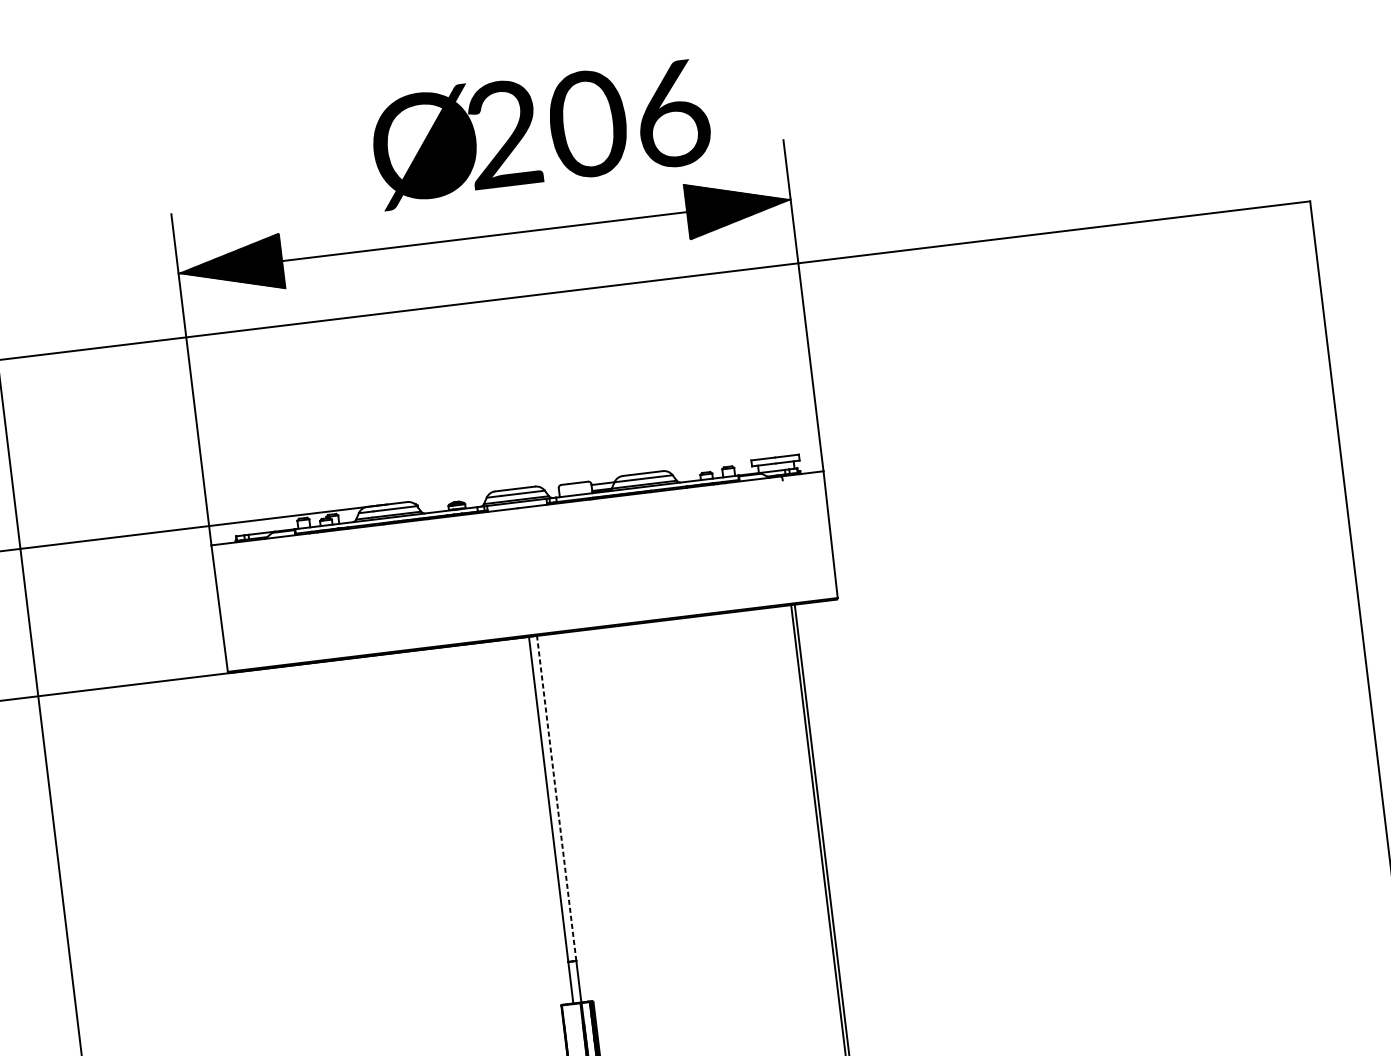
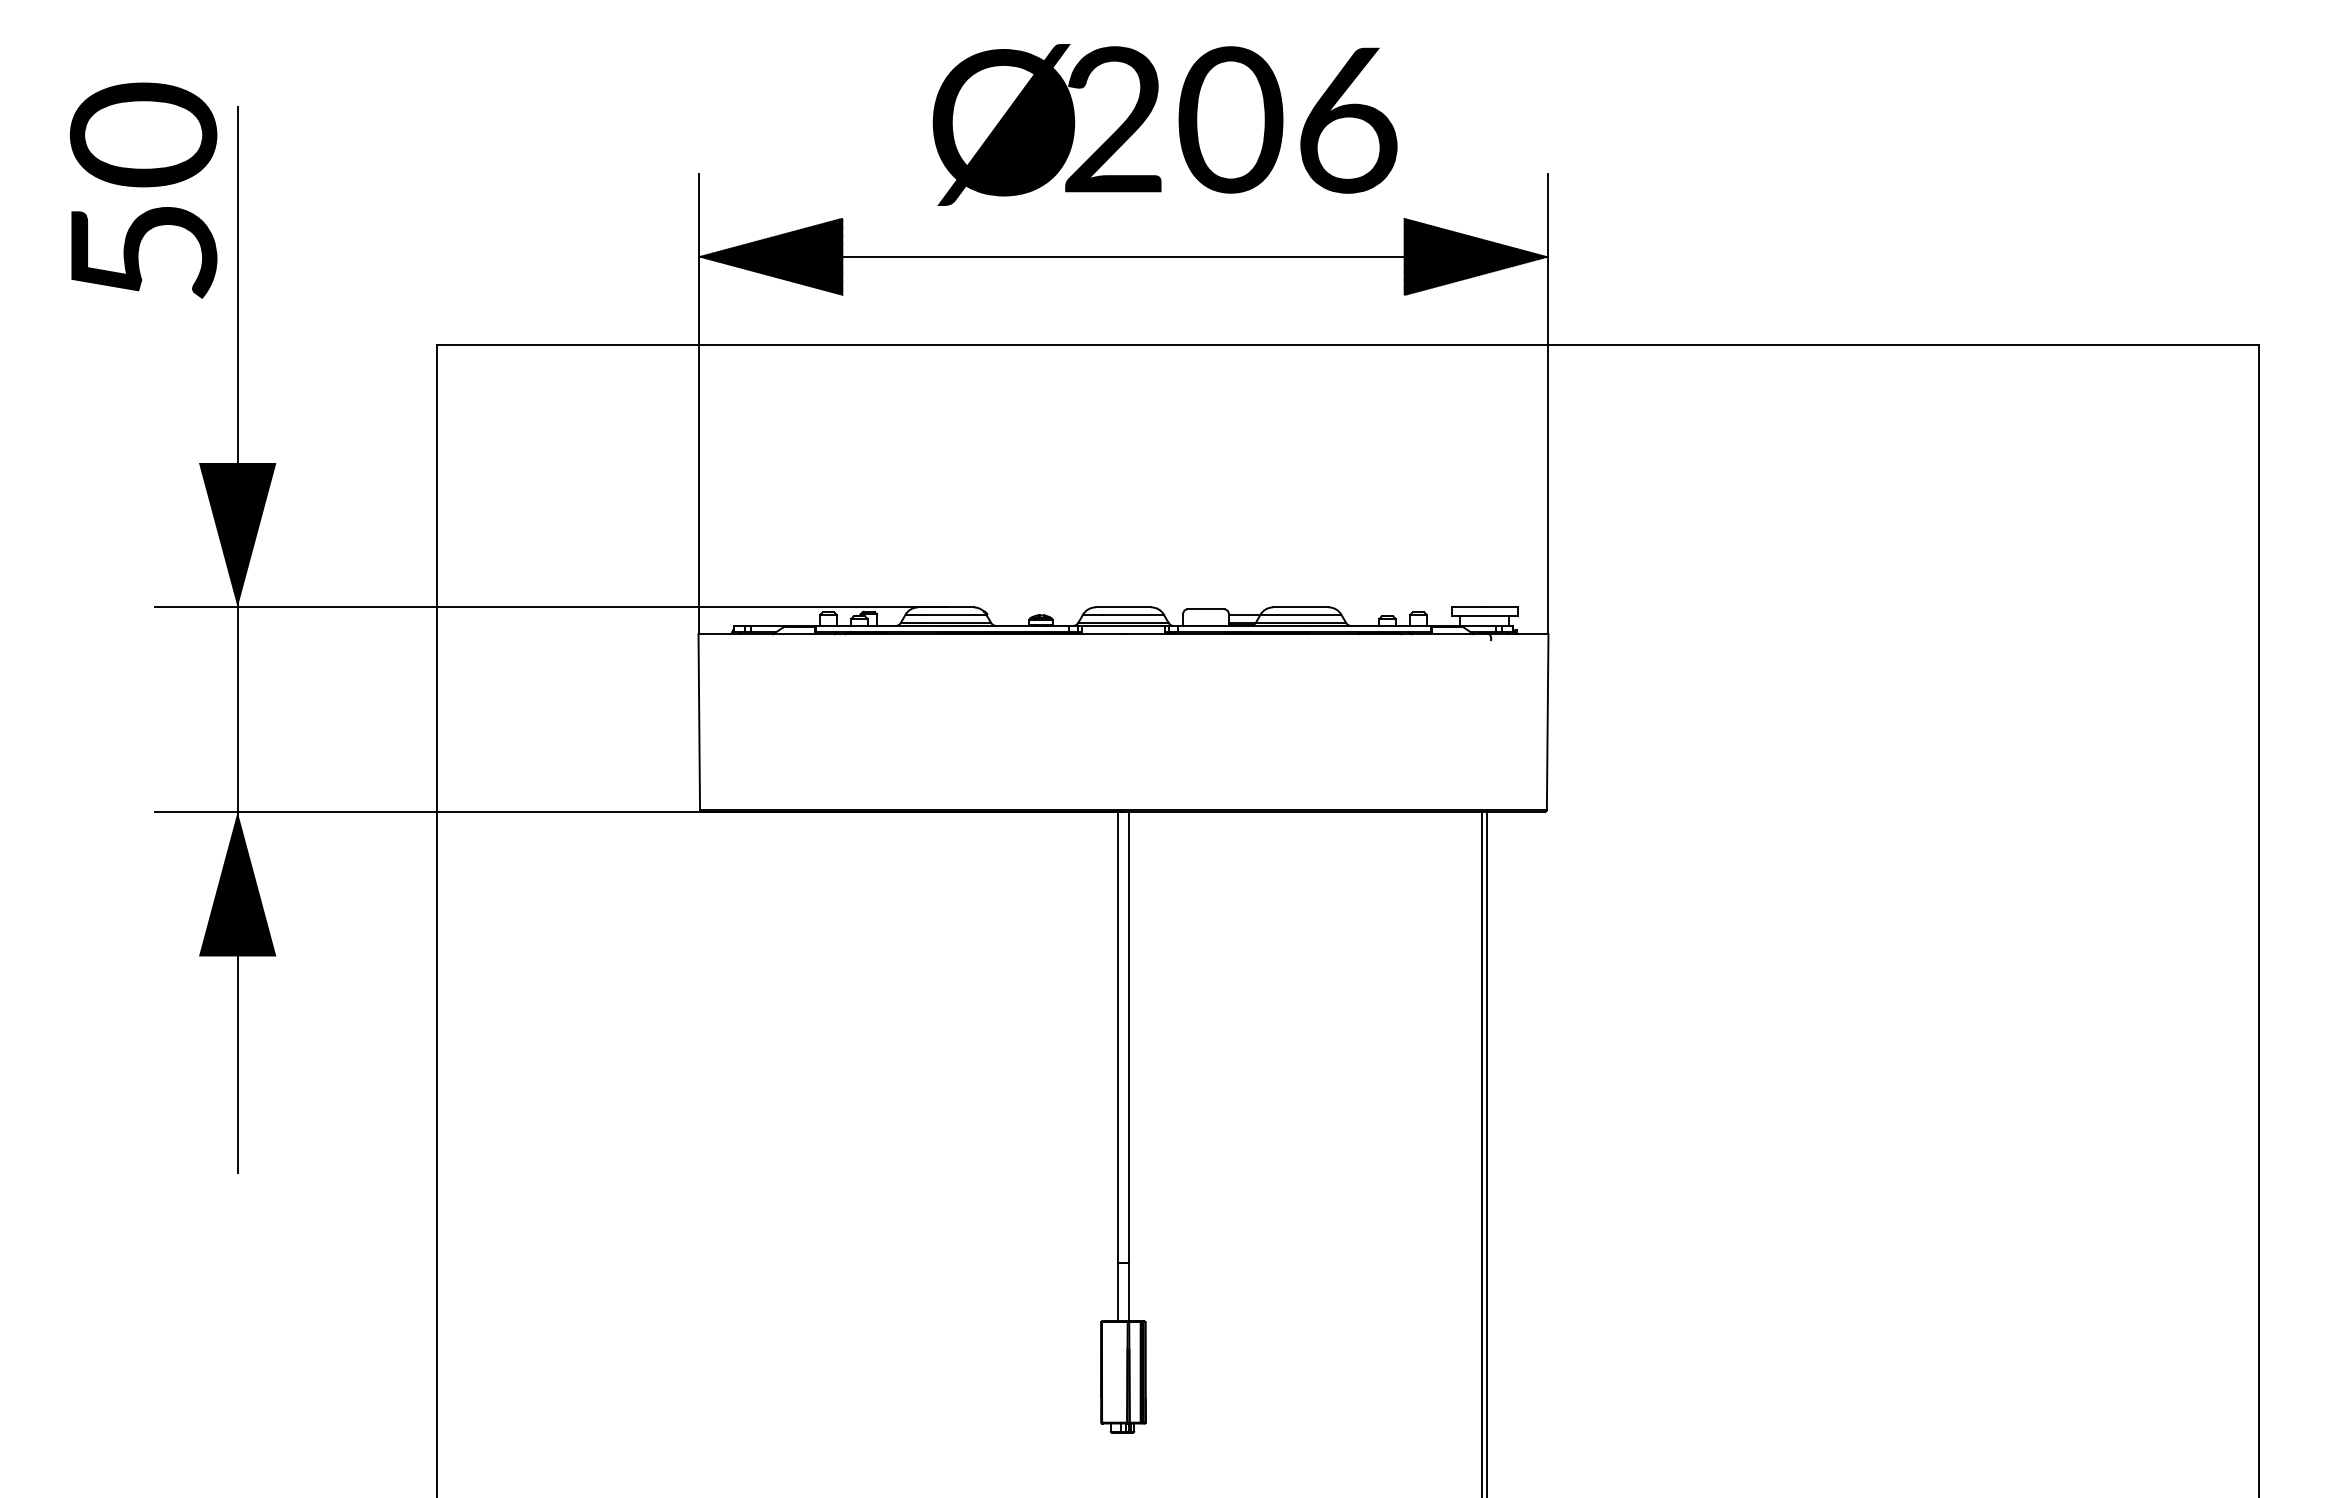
text: (540, 133) -> (1164, 124), moved
line: (556, 798) -> (1129, 1037), dashed -> solid

